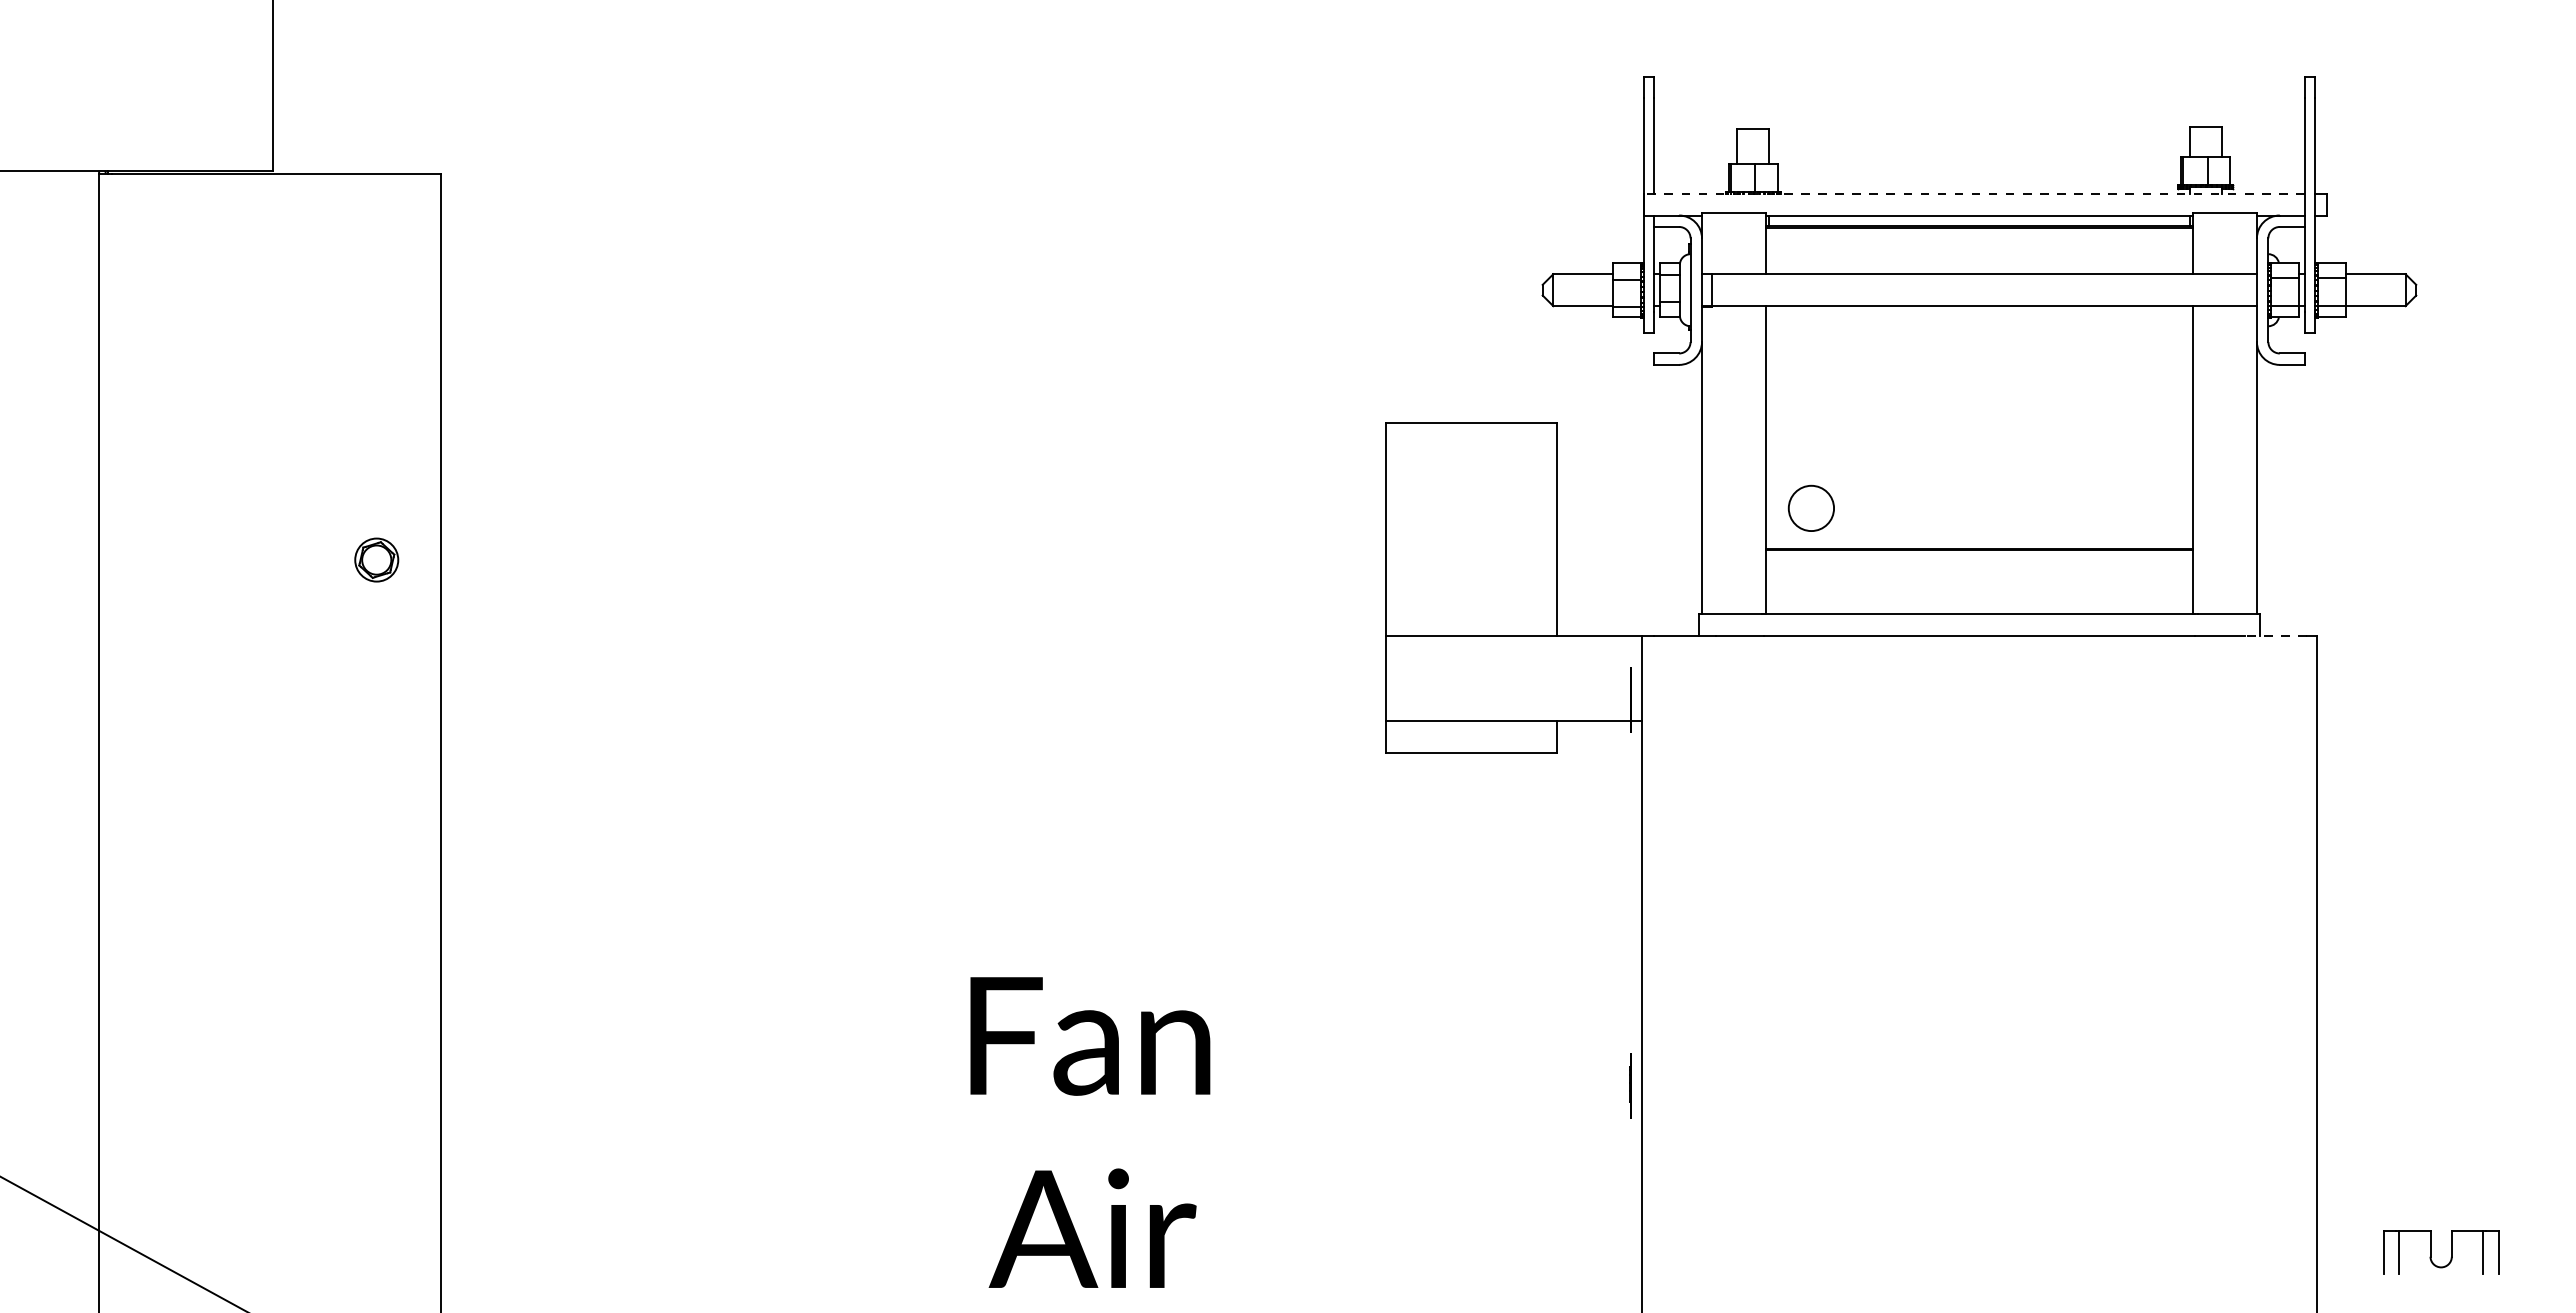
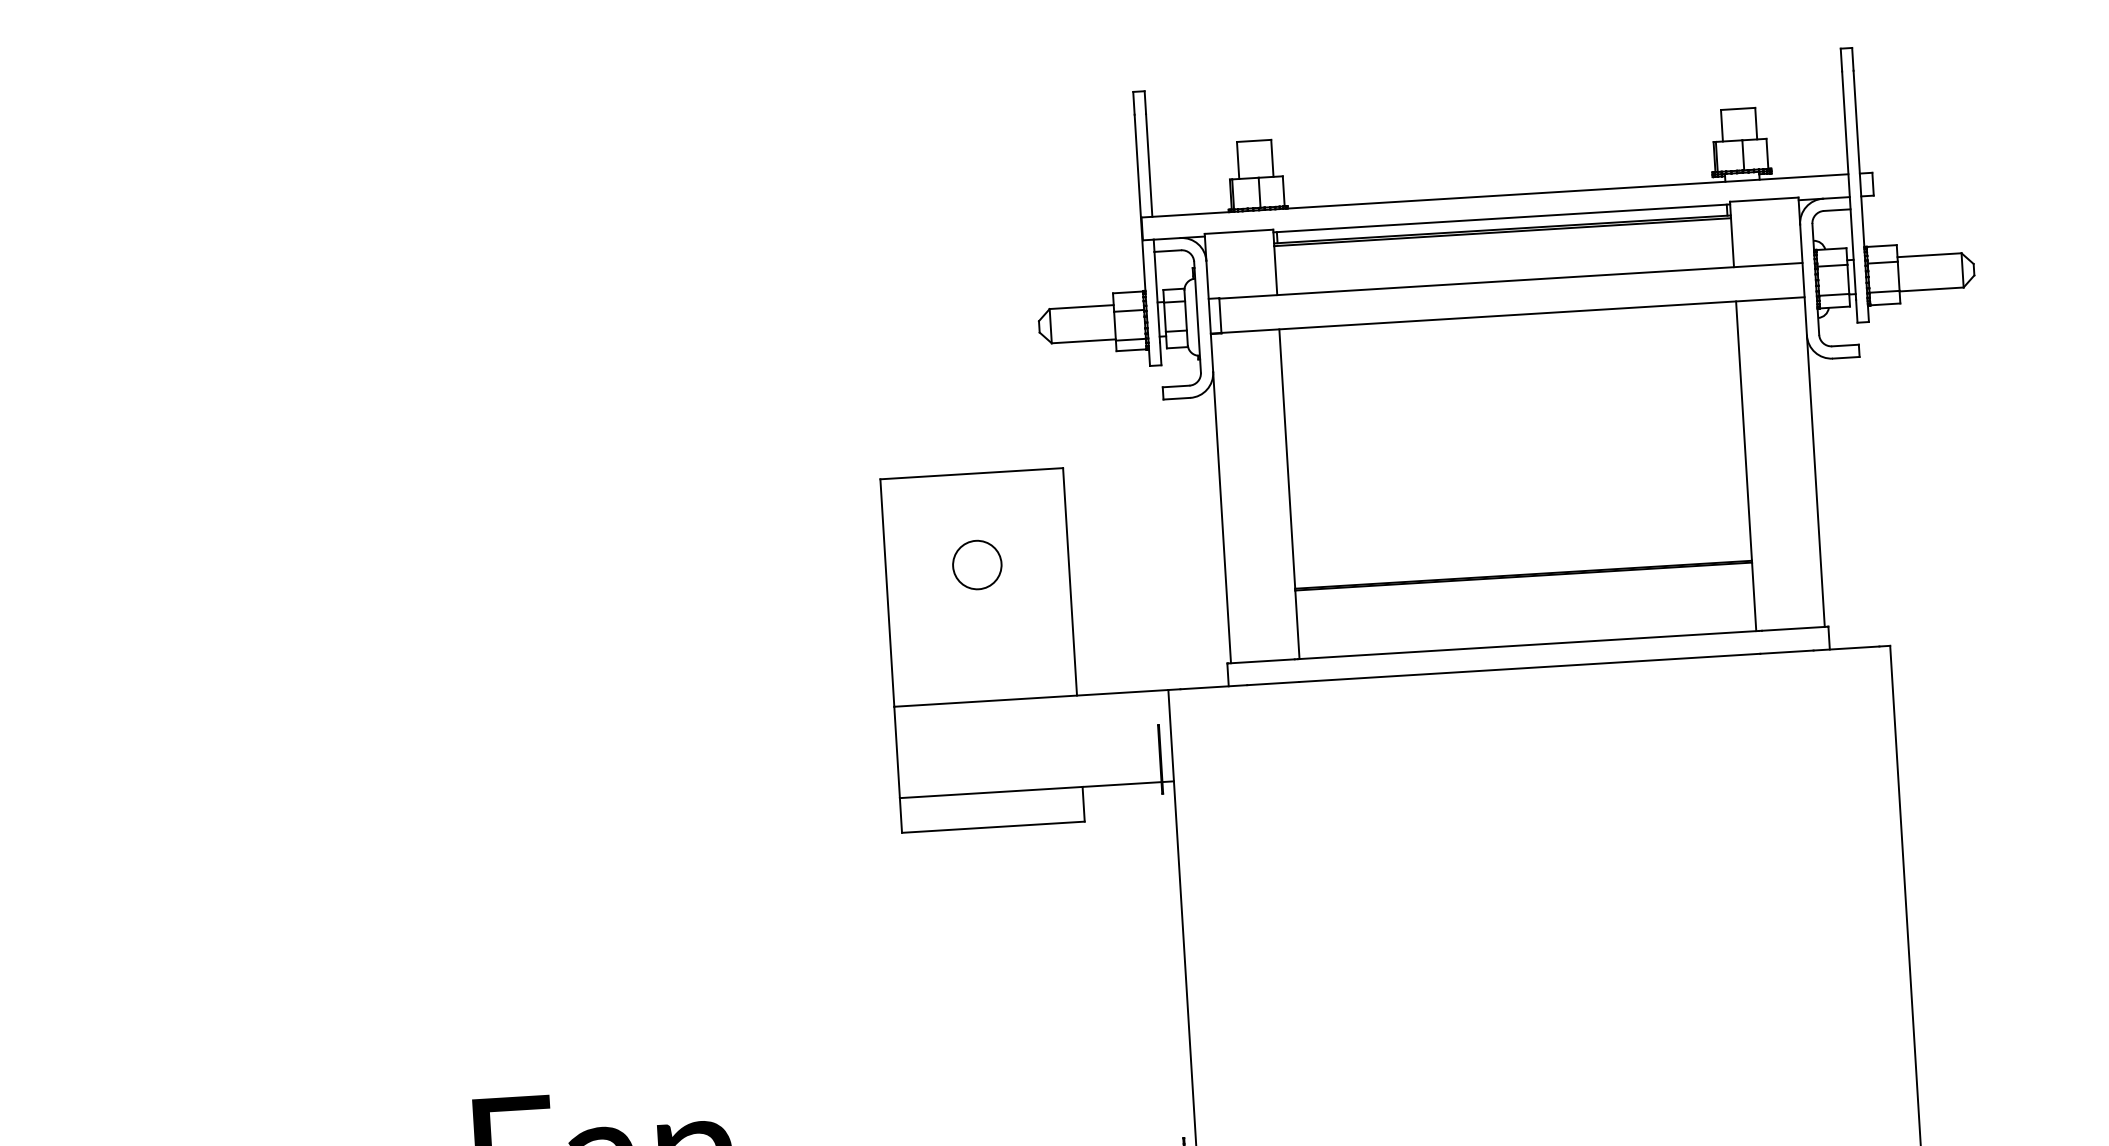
line: (1973, 194) -> (1494, 196), dashed -> solid
circle: (1810, 507) -> (976, 564), moved
line: (2275, 635) -> (1846, 648), dashed -> solid

